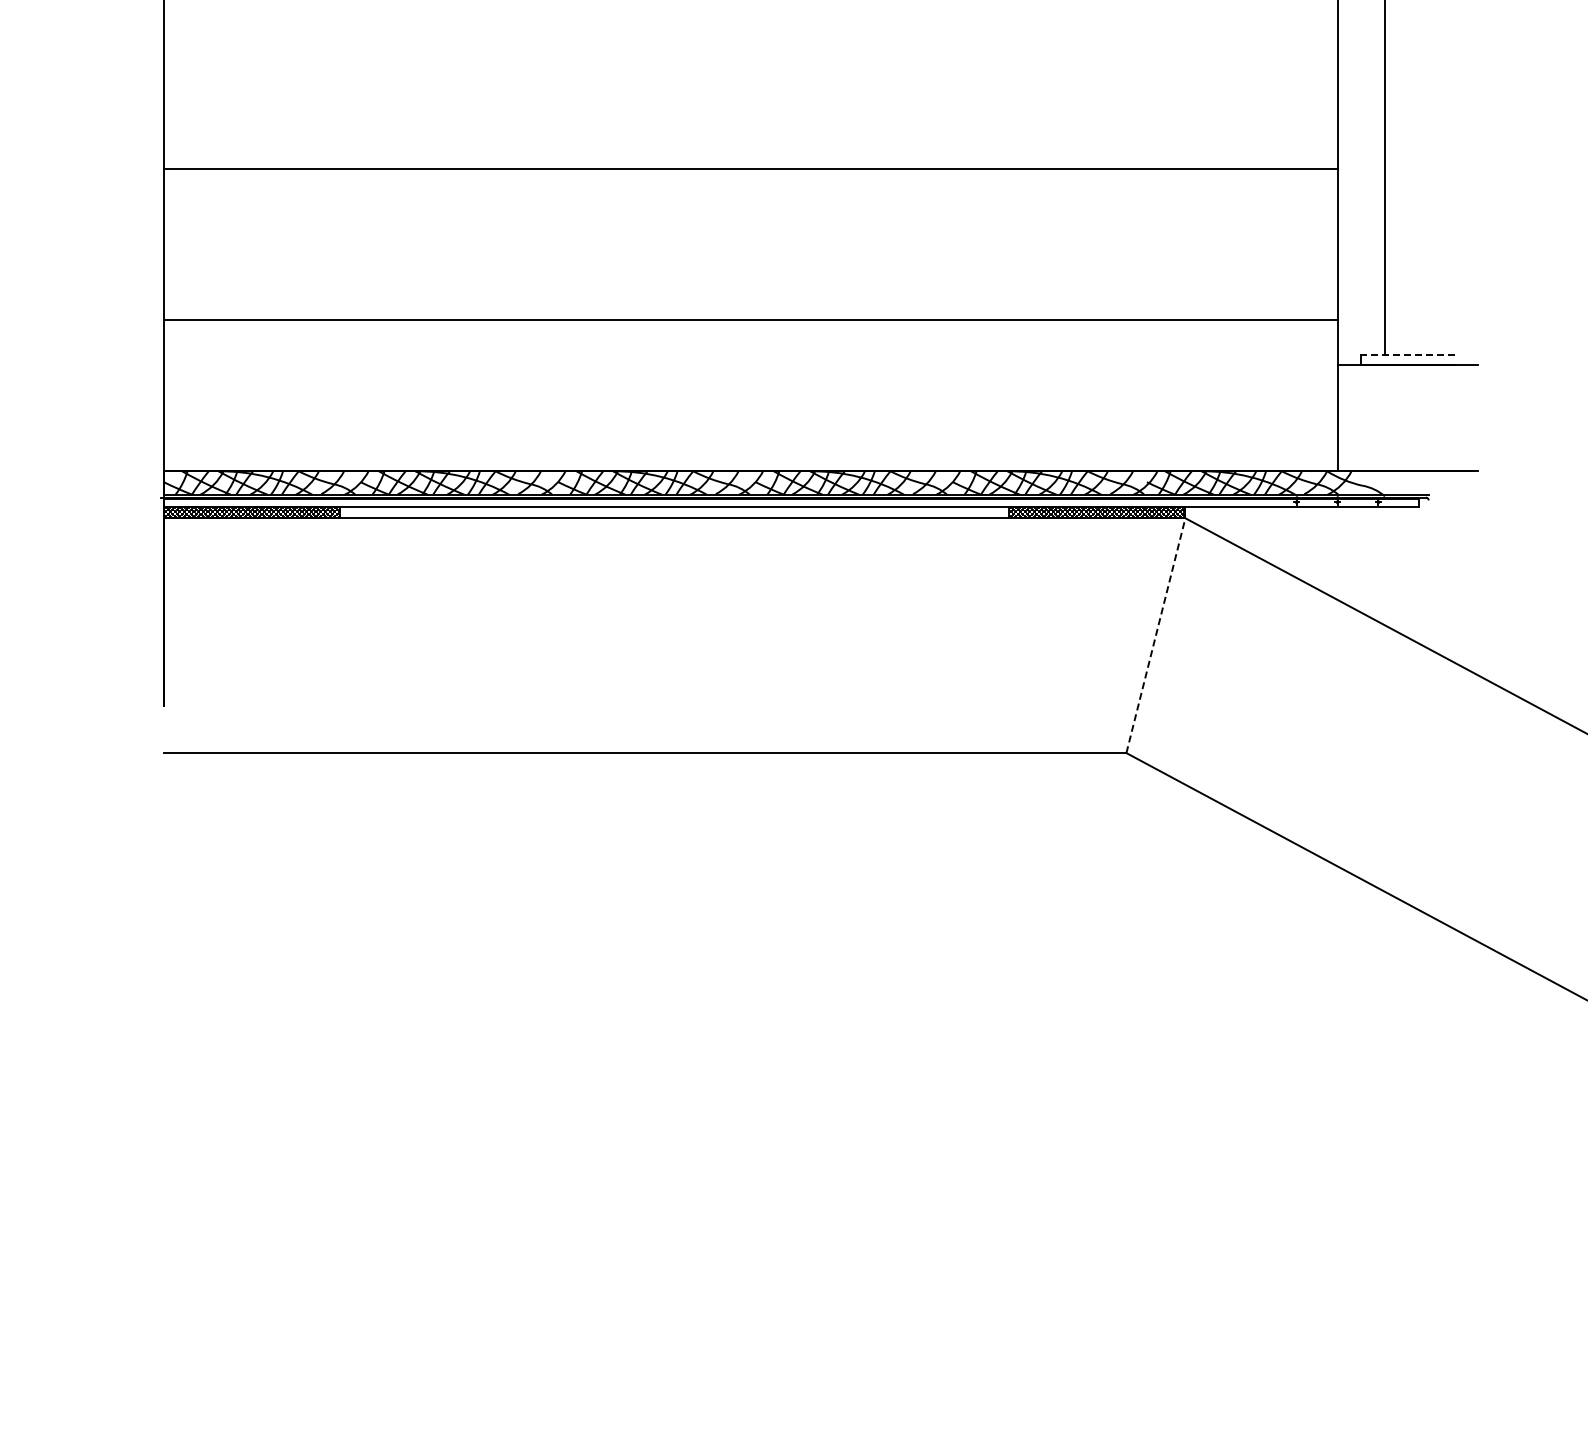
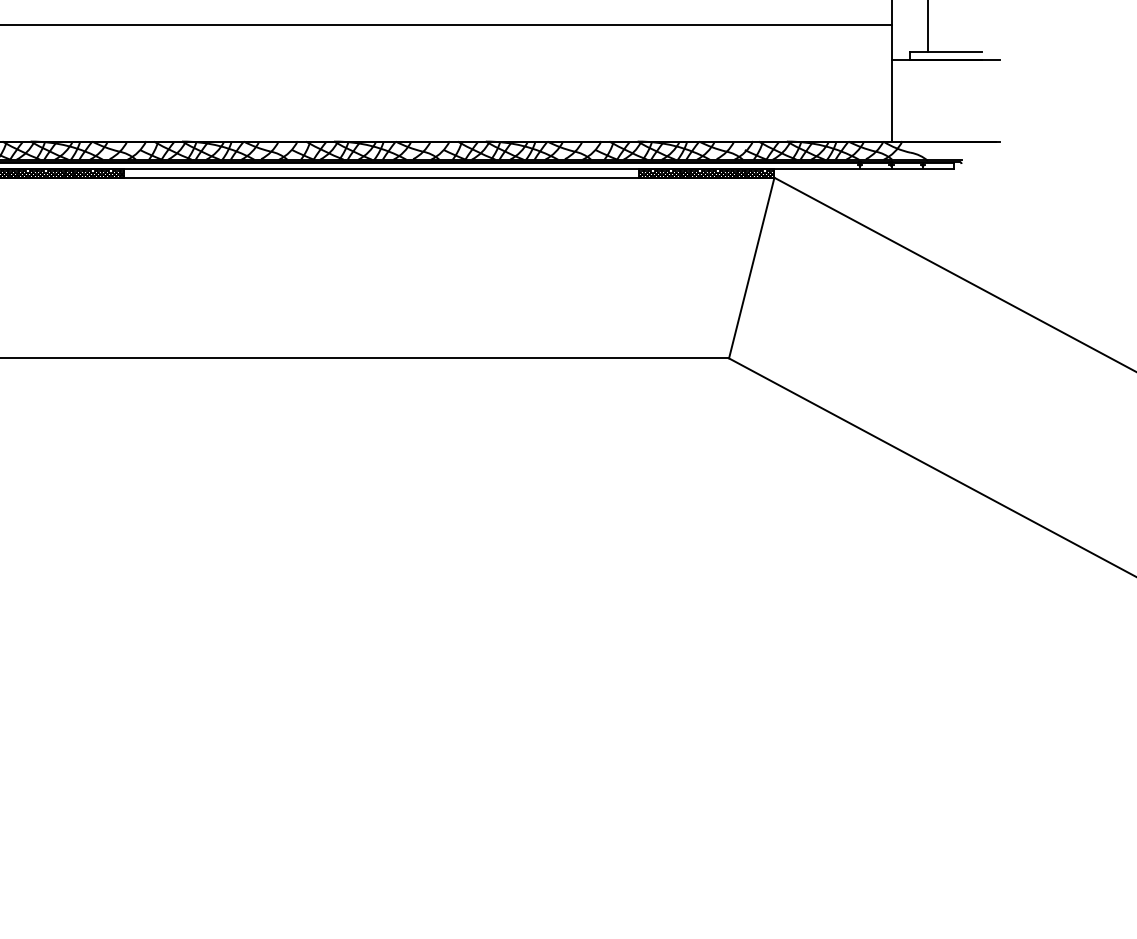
line: (1408, 355) -> (946, 52), dashed -> solid
line: (1156, 635) -> (752, 267), dashed -> solid

